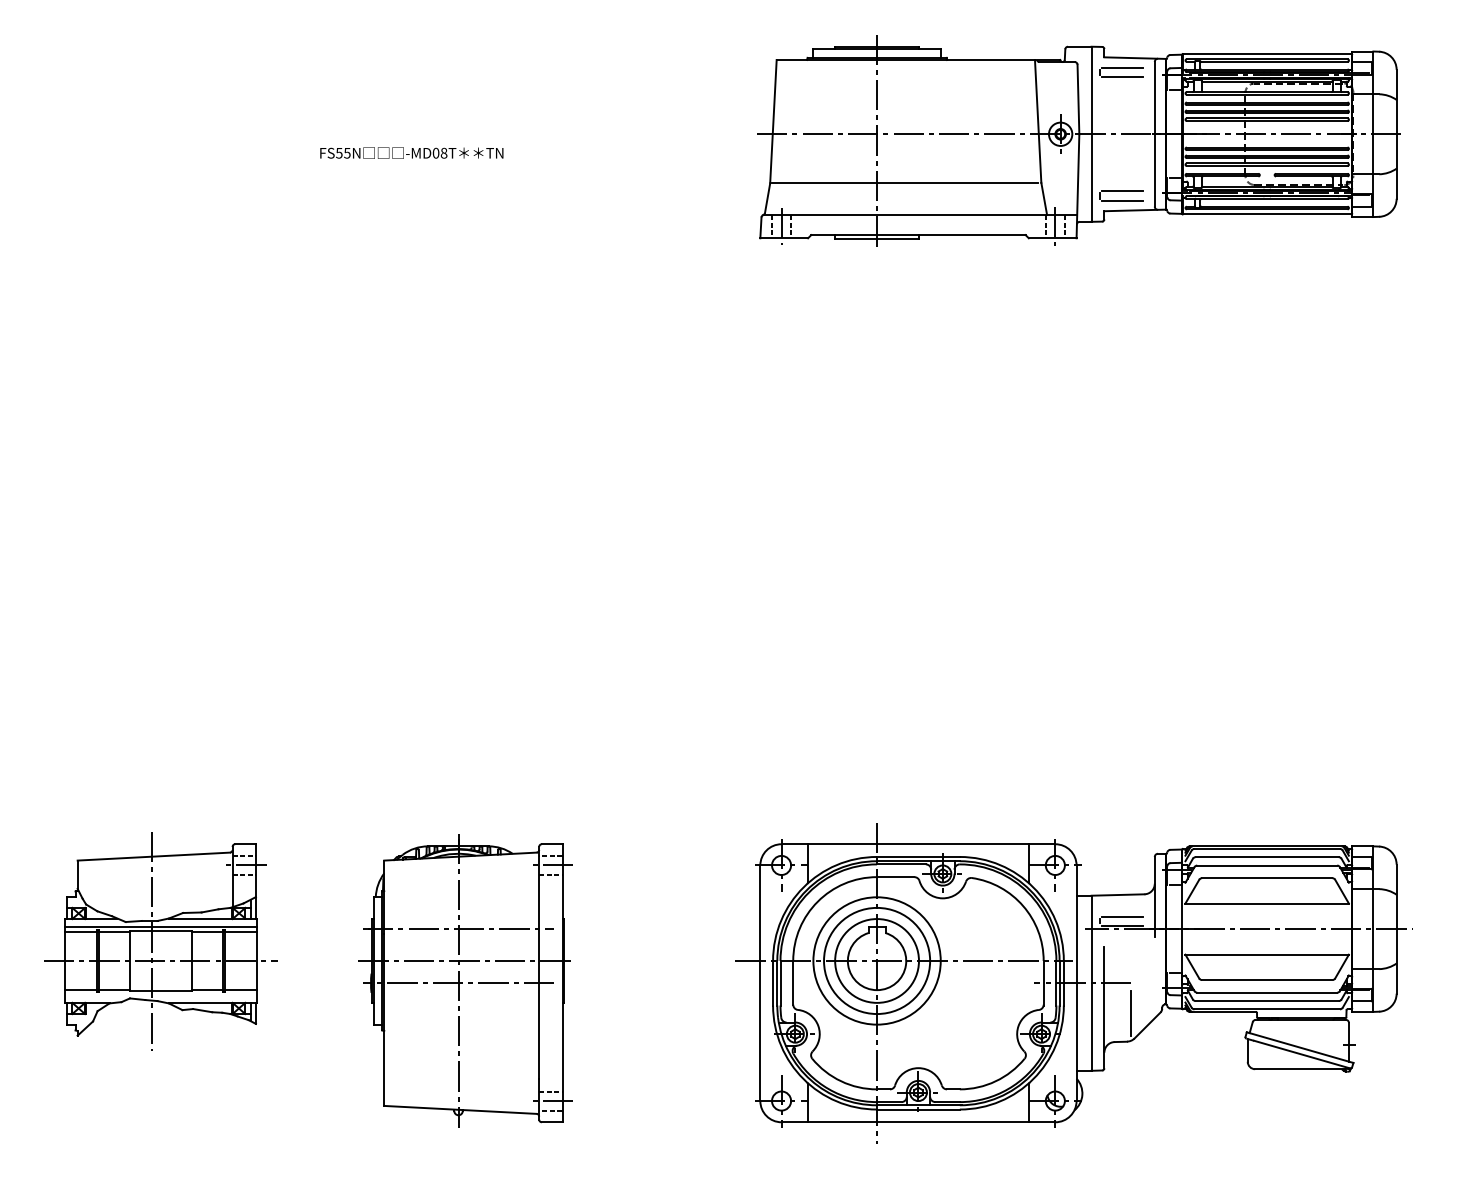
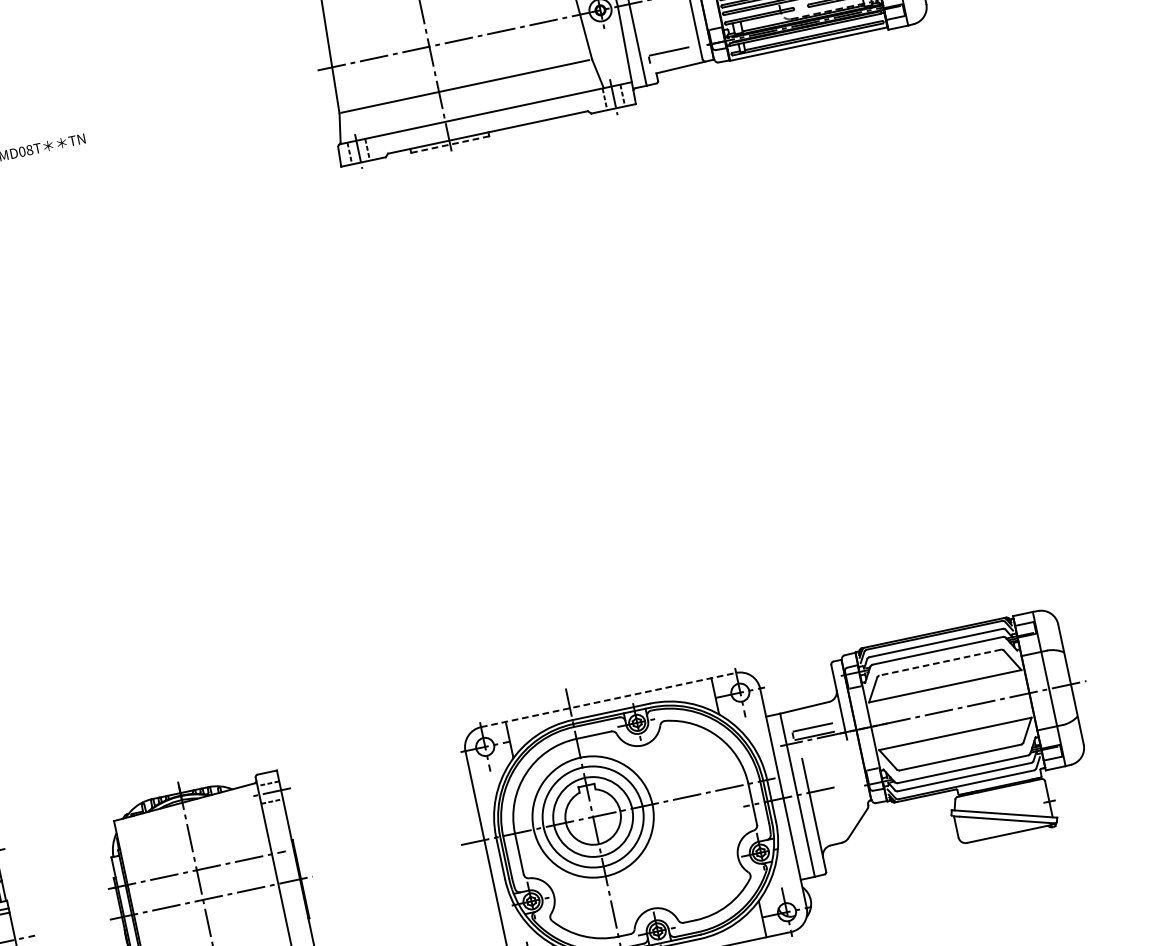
line: (1121, 200) -> (670, 60), removed
line: (877, 239) -> (450, 144), solid -> dashed
line: (918, 844) -> (608, 700), solid -> dashed
line: (1266, 878) -> (939, 663), solid -> dashed
line: (458, 983) -> (207, 920), removed
line: (1131, 1013) -> (840, 815), removed

